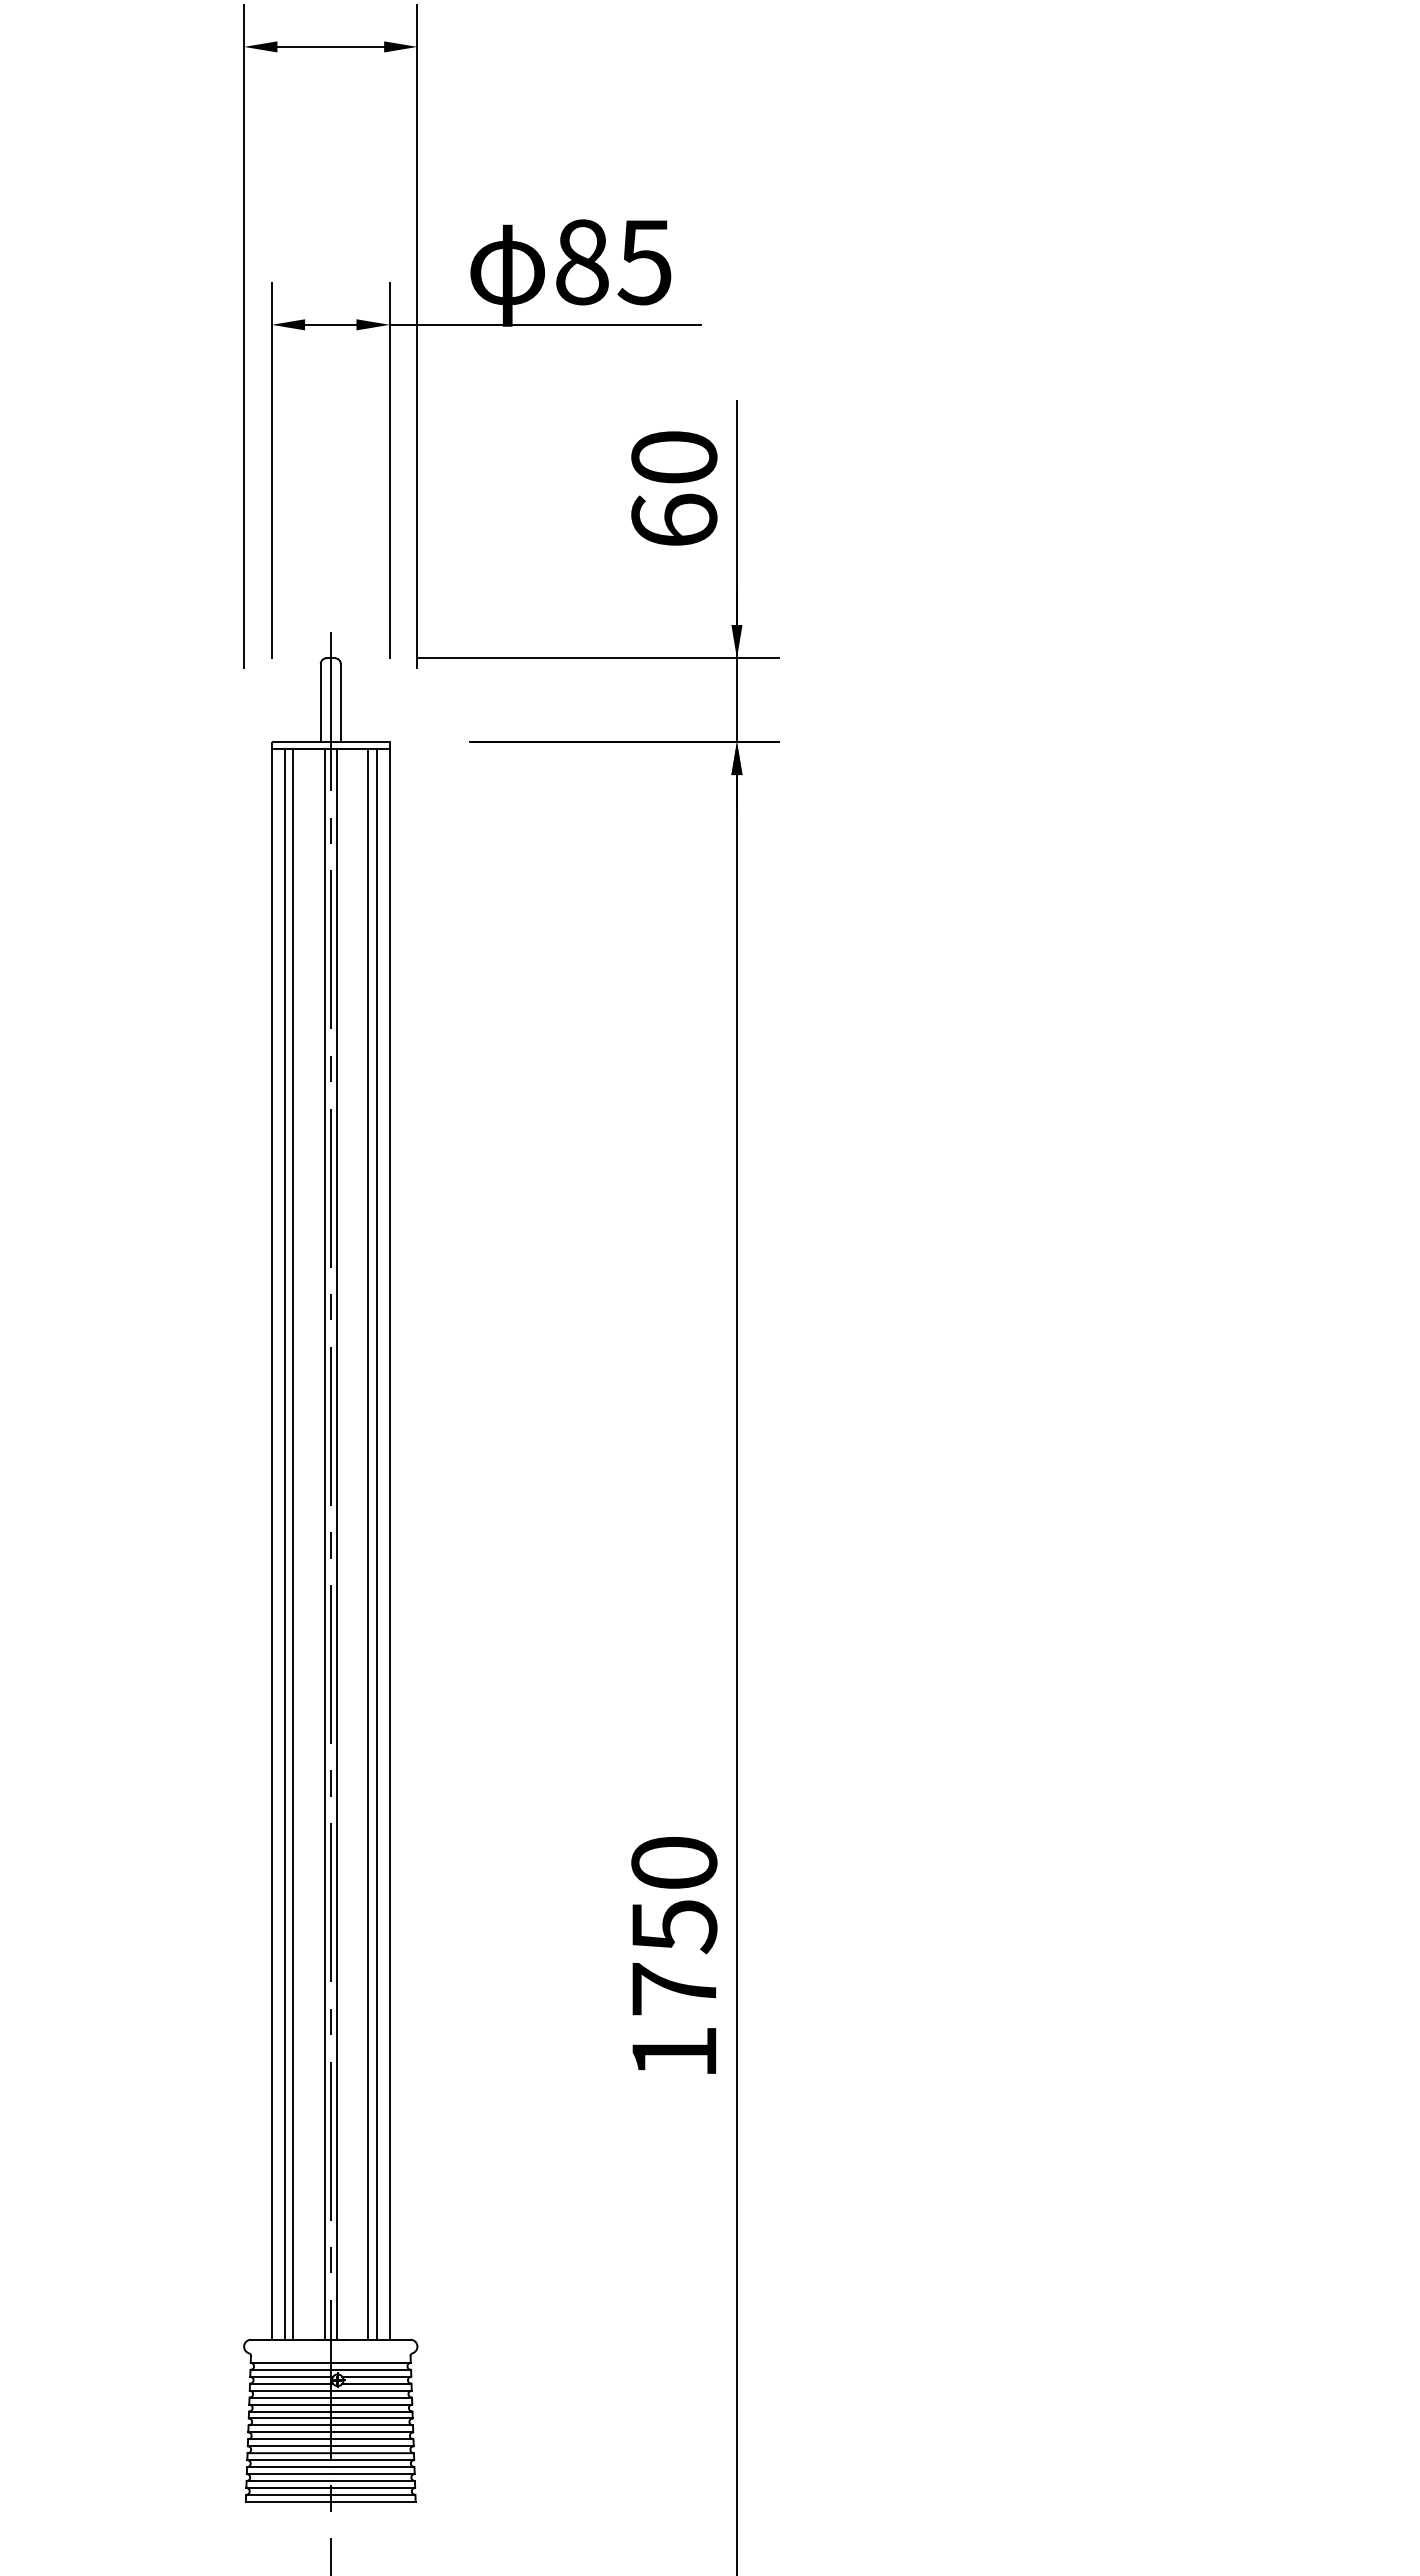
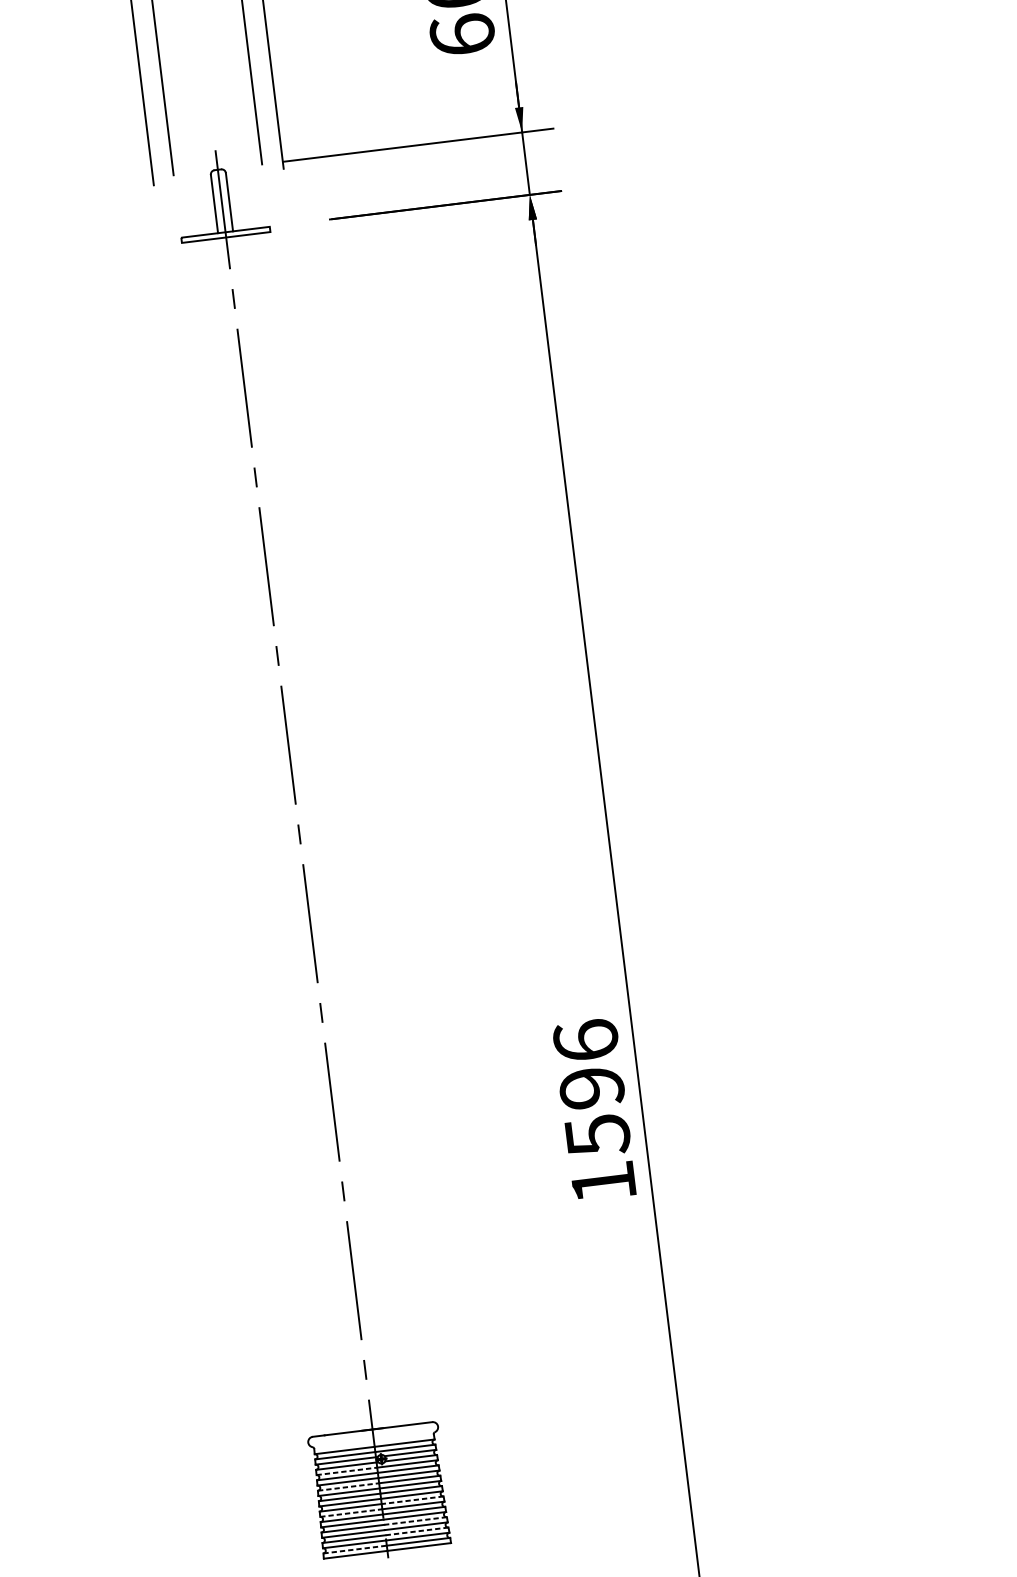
line: (272, 1543) -> (255, 838), removed
line: (285, 1543) -> (265, 837), removed
line: (293, 1543) -> (271, 836), removed
line: (324, 1543) -> (294, 833), removed
line: (336, 1543) -> (303, 832), removed
line: (368, 1543) -> (327, 829), removed
line: (376, 1543) -> (333, 828), removed
line: (389, 1543) -> (343, 827), removed
text: (674, 1926) -> (592, 1088), 1750 -> 1596
line: (290, 2390) -> (347, 1471), solid -> dashed
line: (289, 2411) -> (348, 1487), solid -> dashed
line: (371, 2439) -> (412, 1500), solid -> dashed
line: (289, 2446) -> (351, 1513), solid -> dashed
line: (372, 2467) -> (415, 1521), solid -> dashed
line: (372, 2480) -> (416, 1531), solid -> dashed
line: (288, 2494) -> (355, 1549), solid -> dashed

